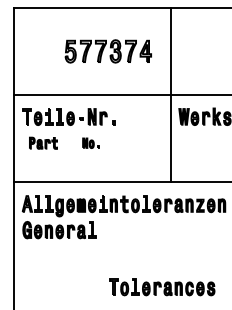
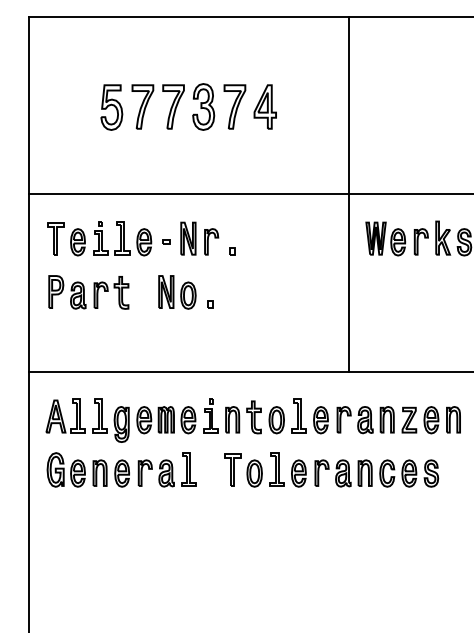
part: (107, 51) -> (186, 107), moved
part: (43, 143) -> (88, 293), size x1.43
part: (90, 143) -> (184, 293), size x1.67
part: (162, 287) -> (331, 470), moved

